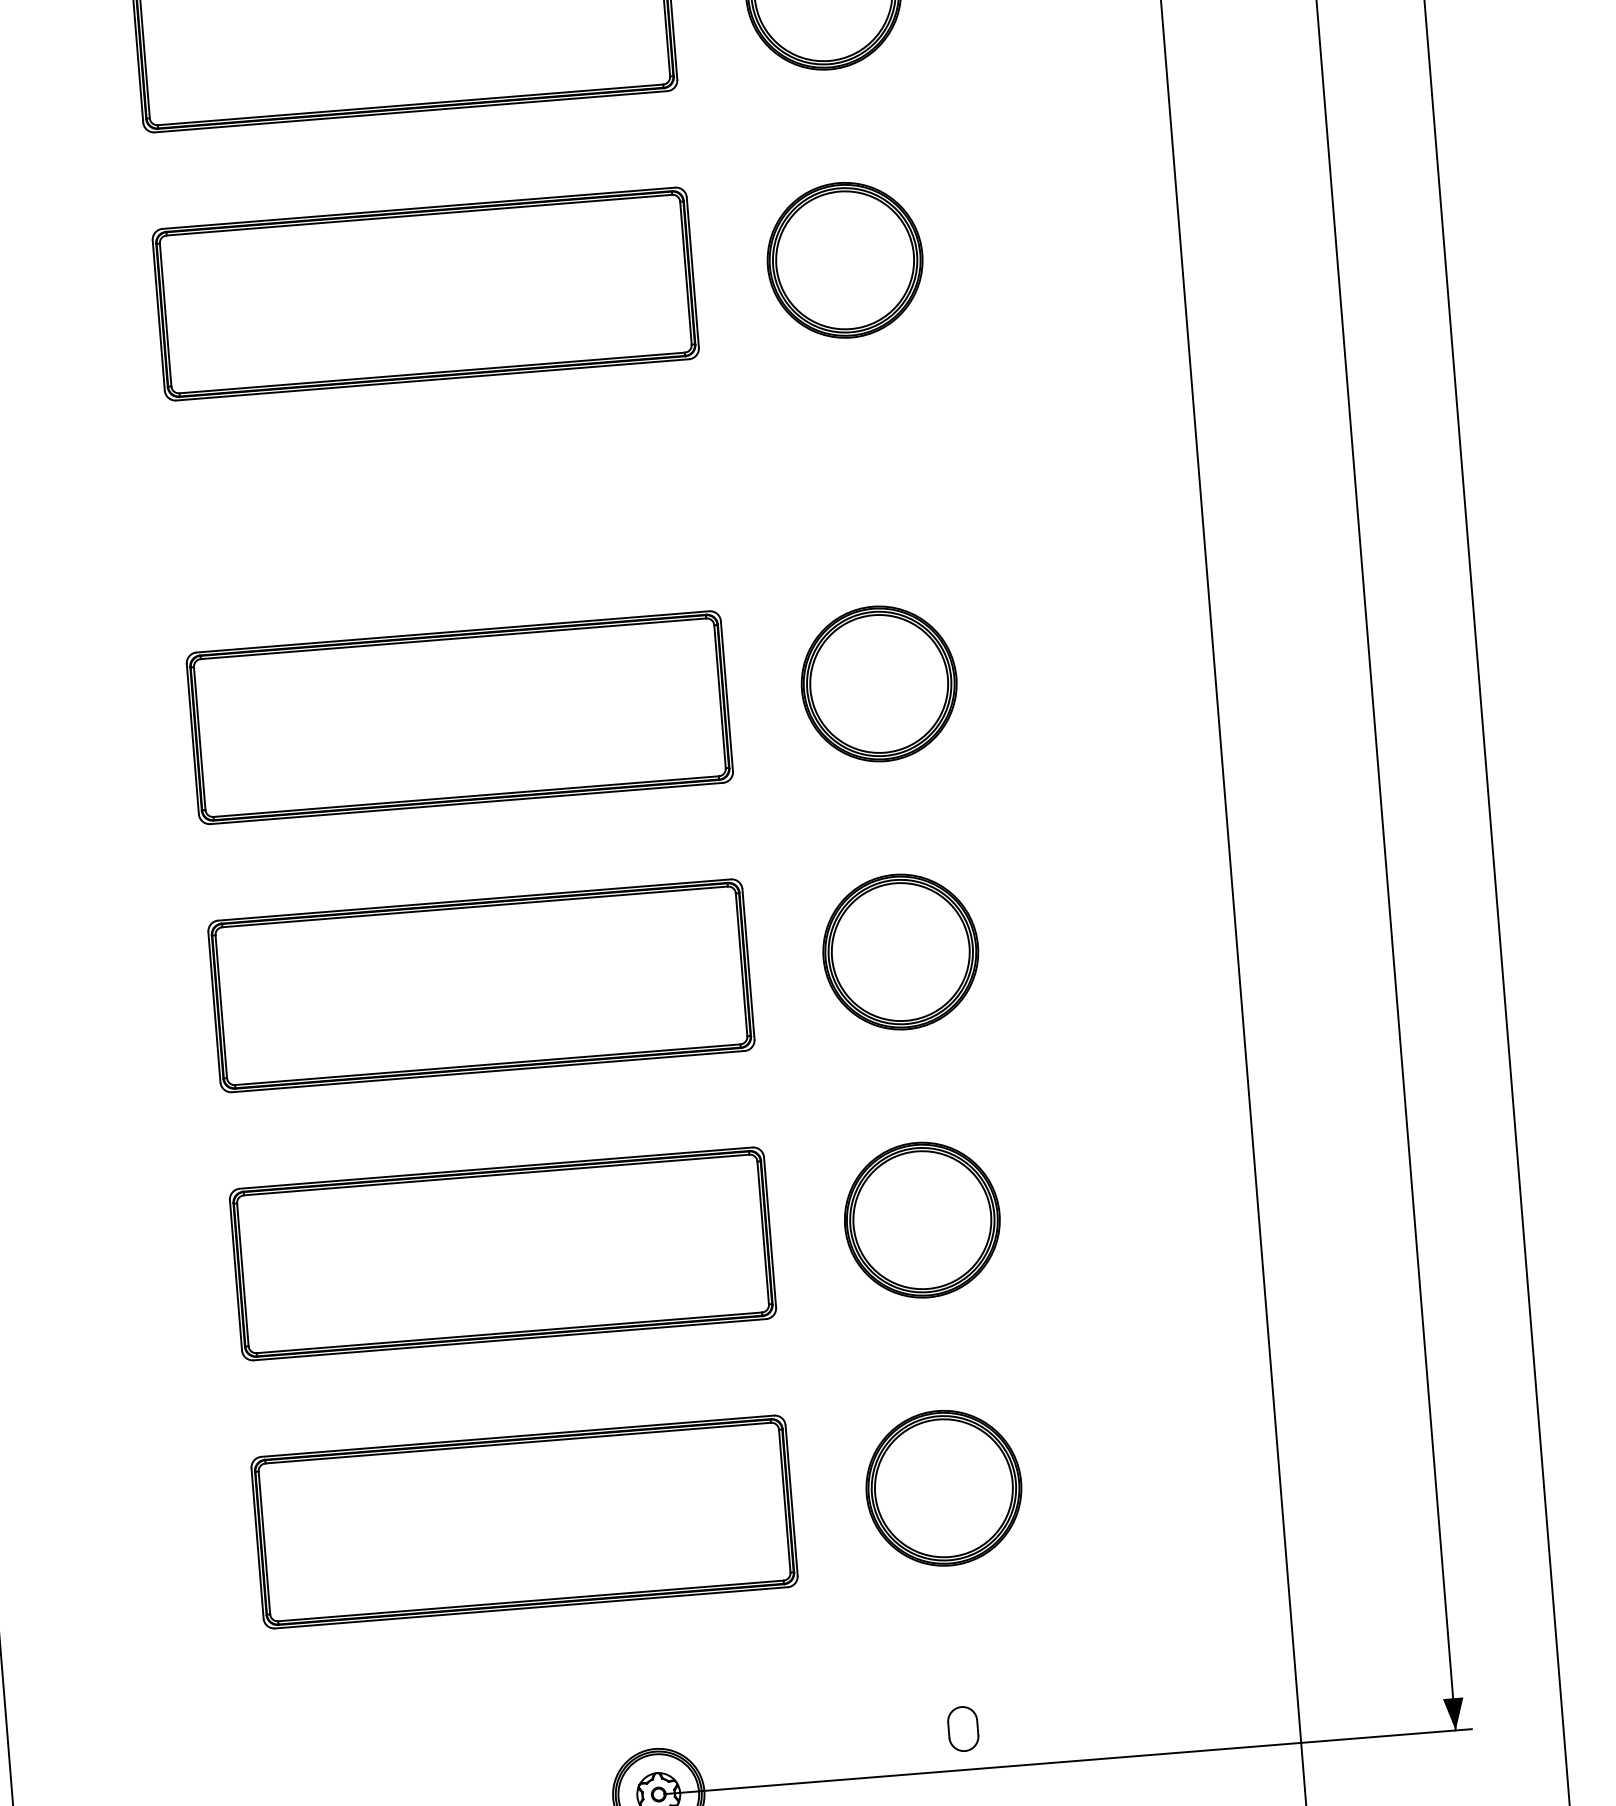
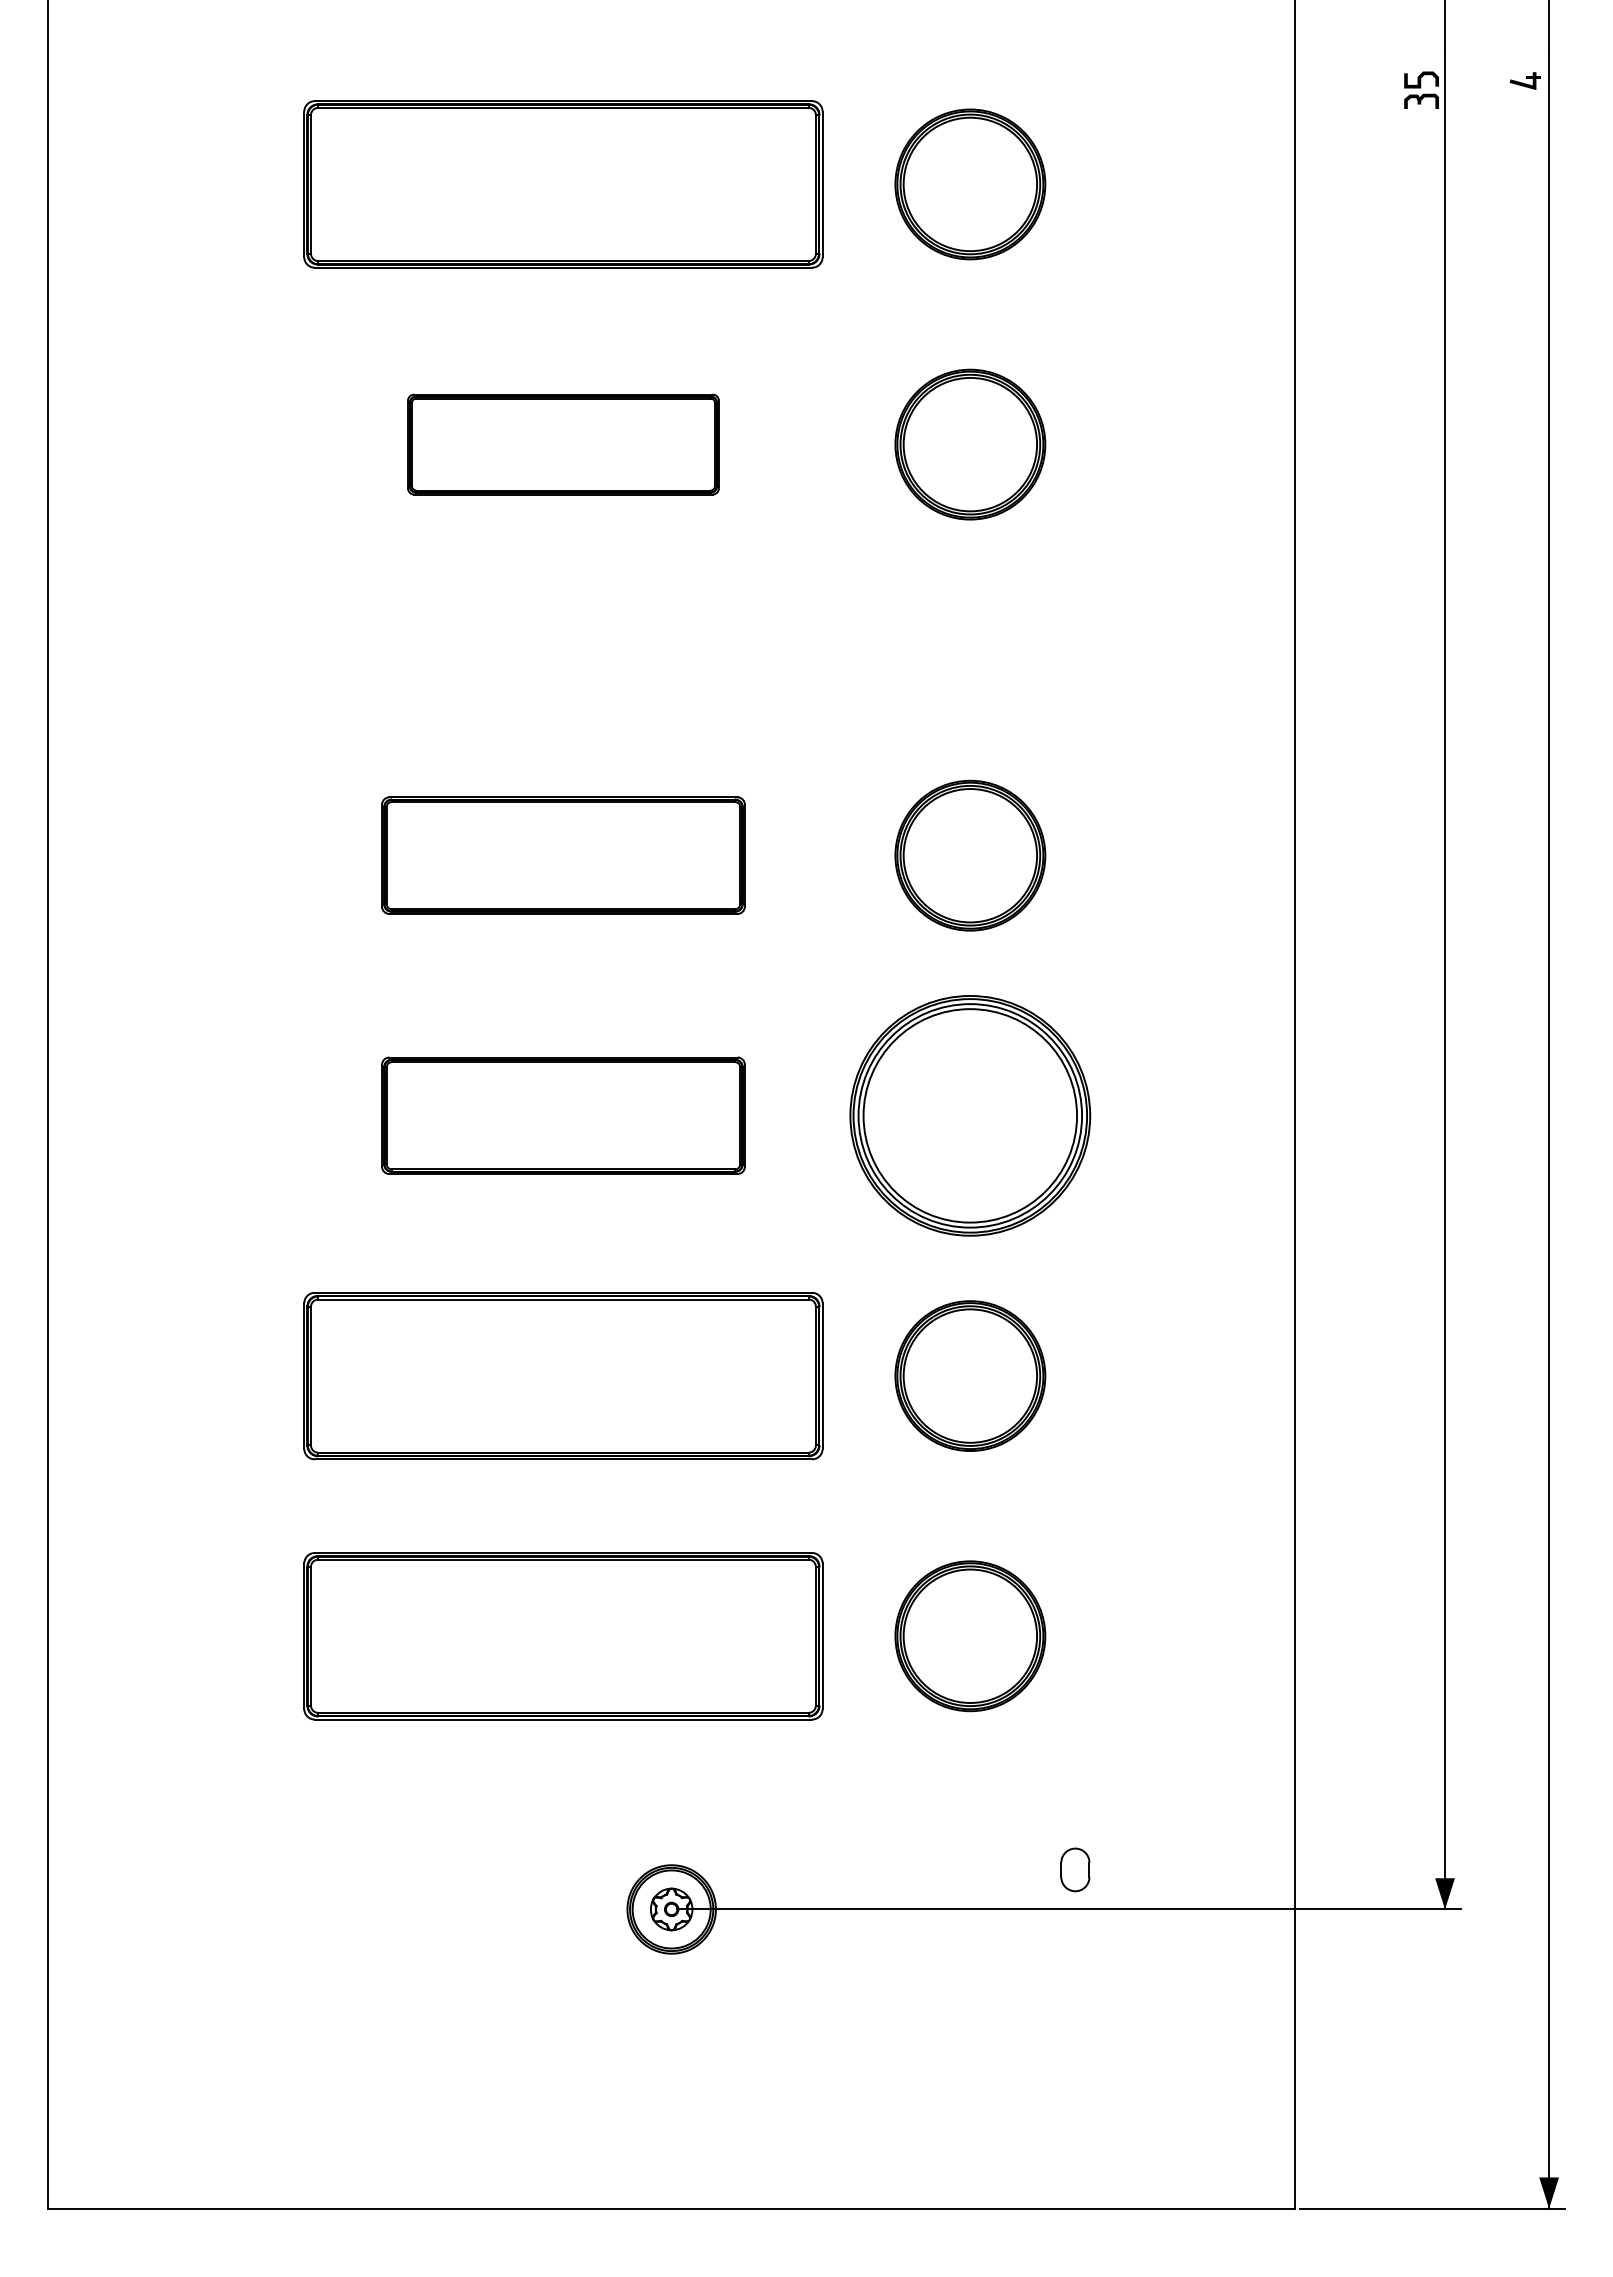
part: (425, 293) -> (563, 444), size x0.6
part: (459, 717) -> (563, 855), size x0.7
part: (900, 951) -> (970, 1115), size x1.6
part: (481, 985) -> (563, 1115), size x0.7
part: (963, 1728) -> (1075, 1869), moved

